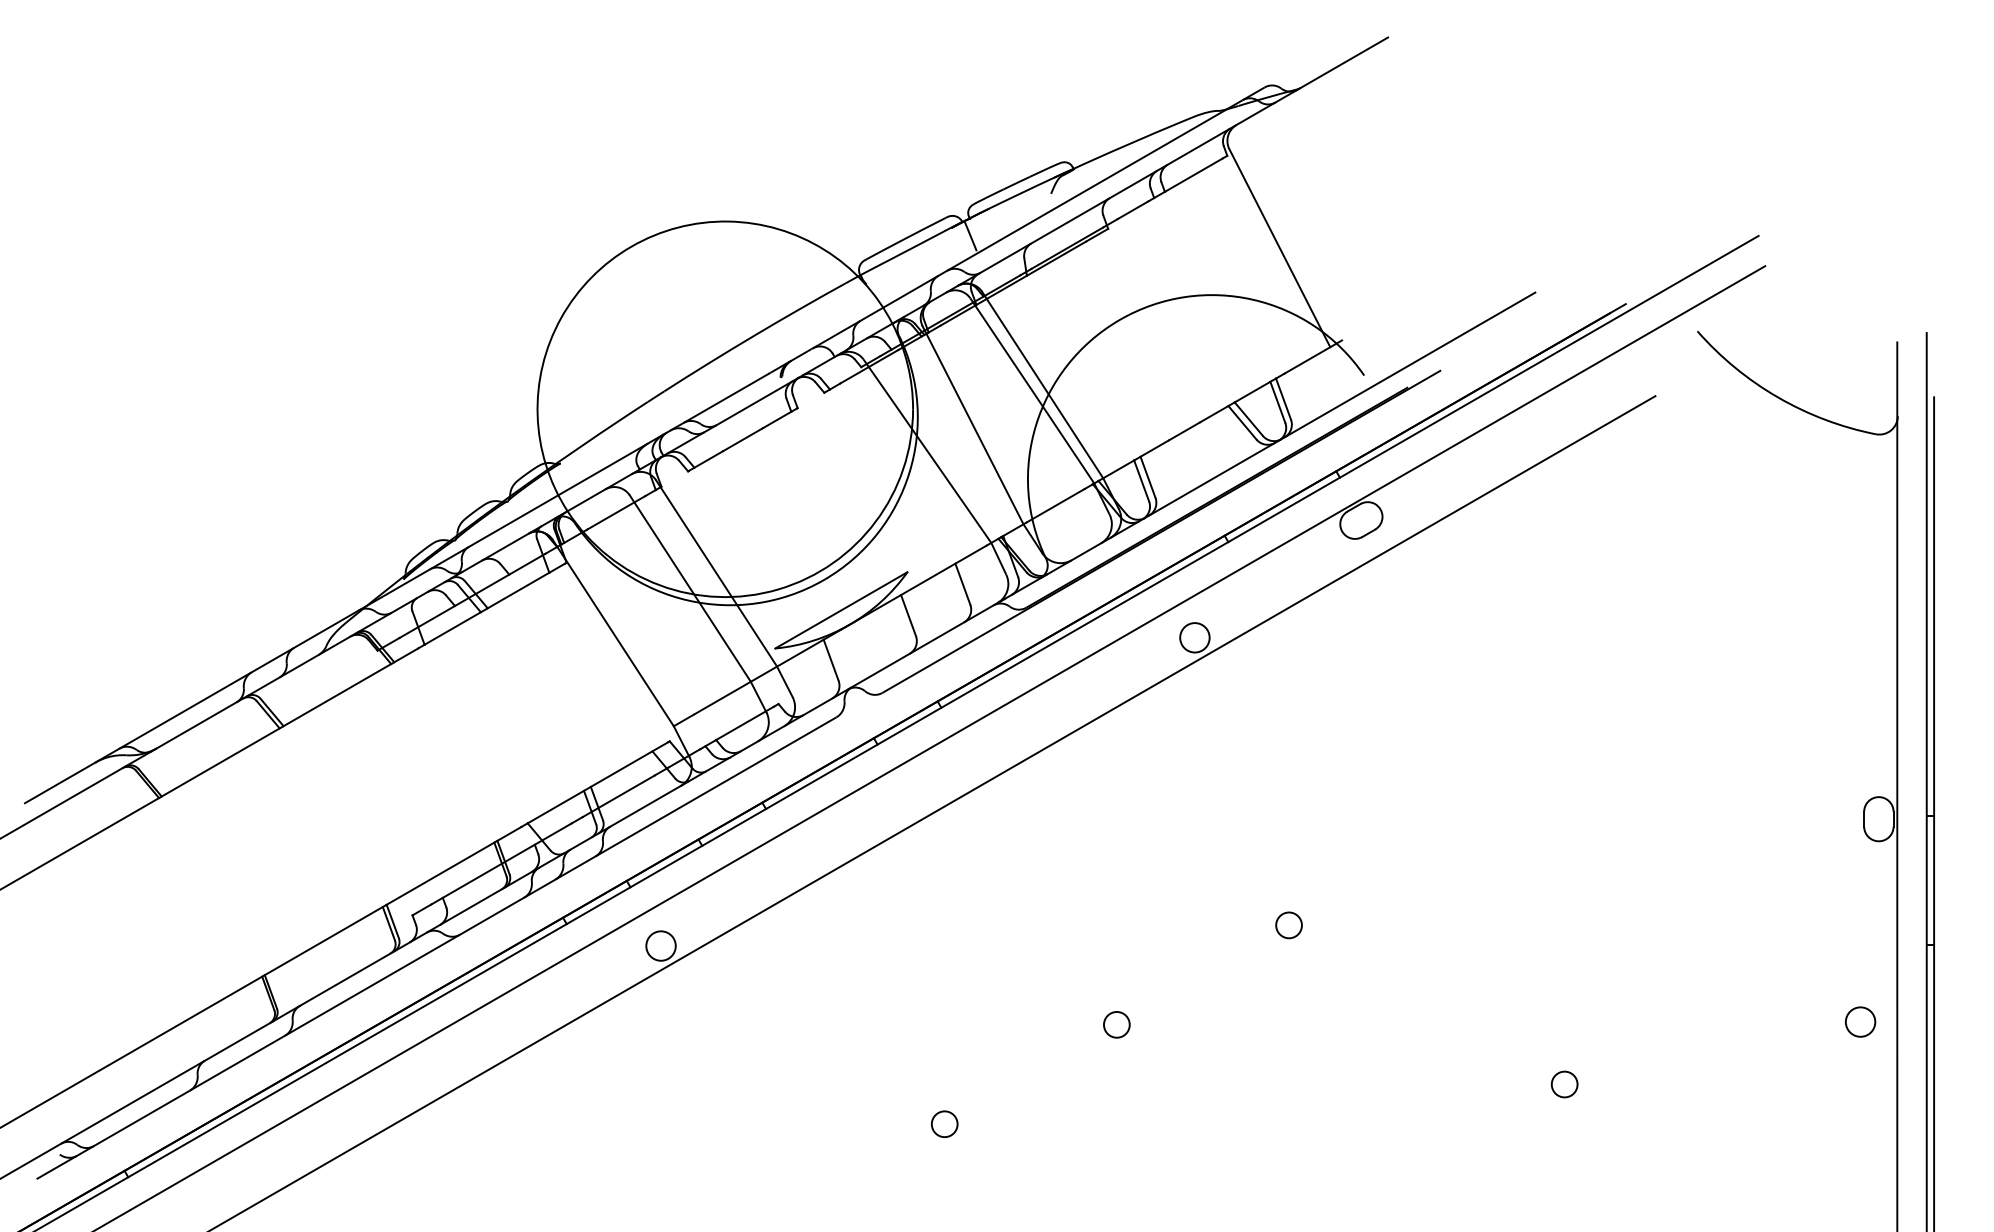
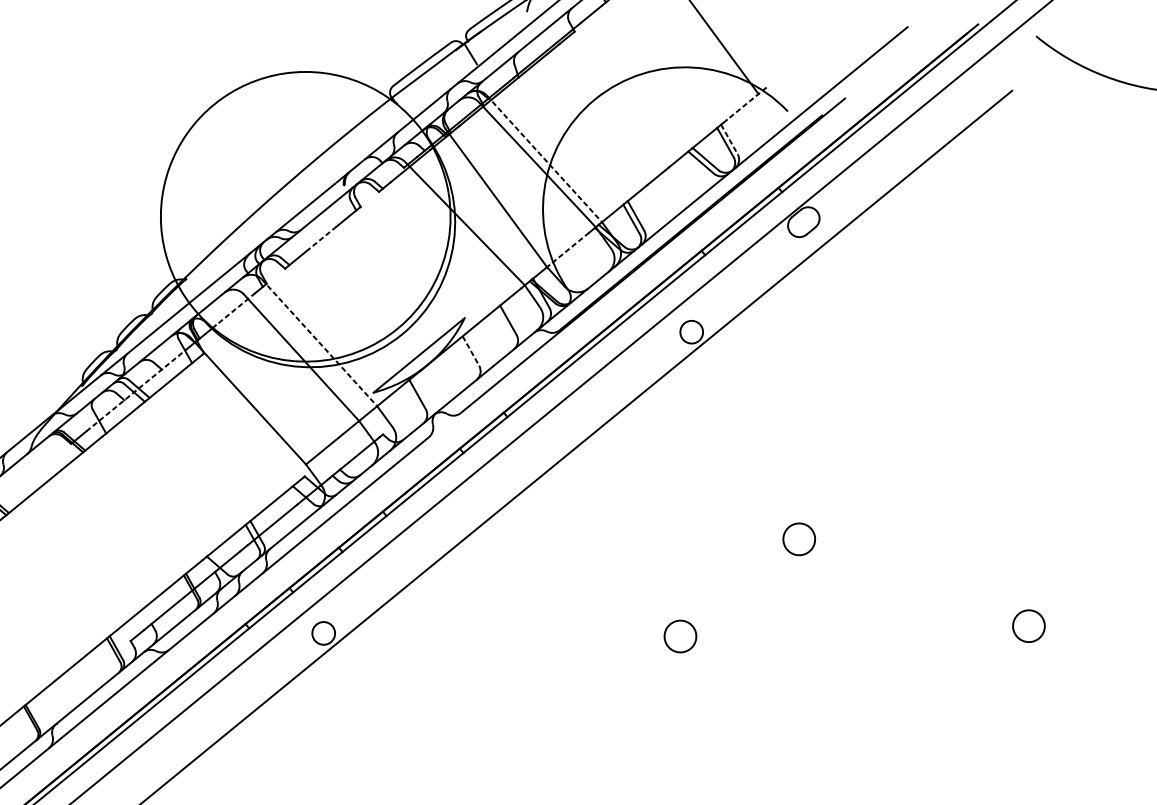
line: (1312, 357) -> (746, 104), solid -> dashed
line: (1043, 385) -> (544, 159), solid -> dashed
line: (1283, 399) -> (729, 139), solid -> dashed
line: (742, 439) -> (322, 237), solid -> dashed
line: (1055, 505) -> (569, 248), solid -> dashed
line: (615, 513) -> (235, 309), solid -> dashed
line: (716, 573) -> (319, 342), solid -> dashed
line: (472, 595) -> (136, 390), solid -> dashed
line: (908, 615) -> (470, 350), solid -> dashed
circle: (1288, 925) -> (798, 539), size x1.6
circle: (1116, 1024) -> (680, 636), size x1.6
circle: (1564, 1084) -> (1028, 626), size x1.6
circle: (944, 1123) -> (561, 733), removed

